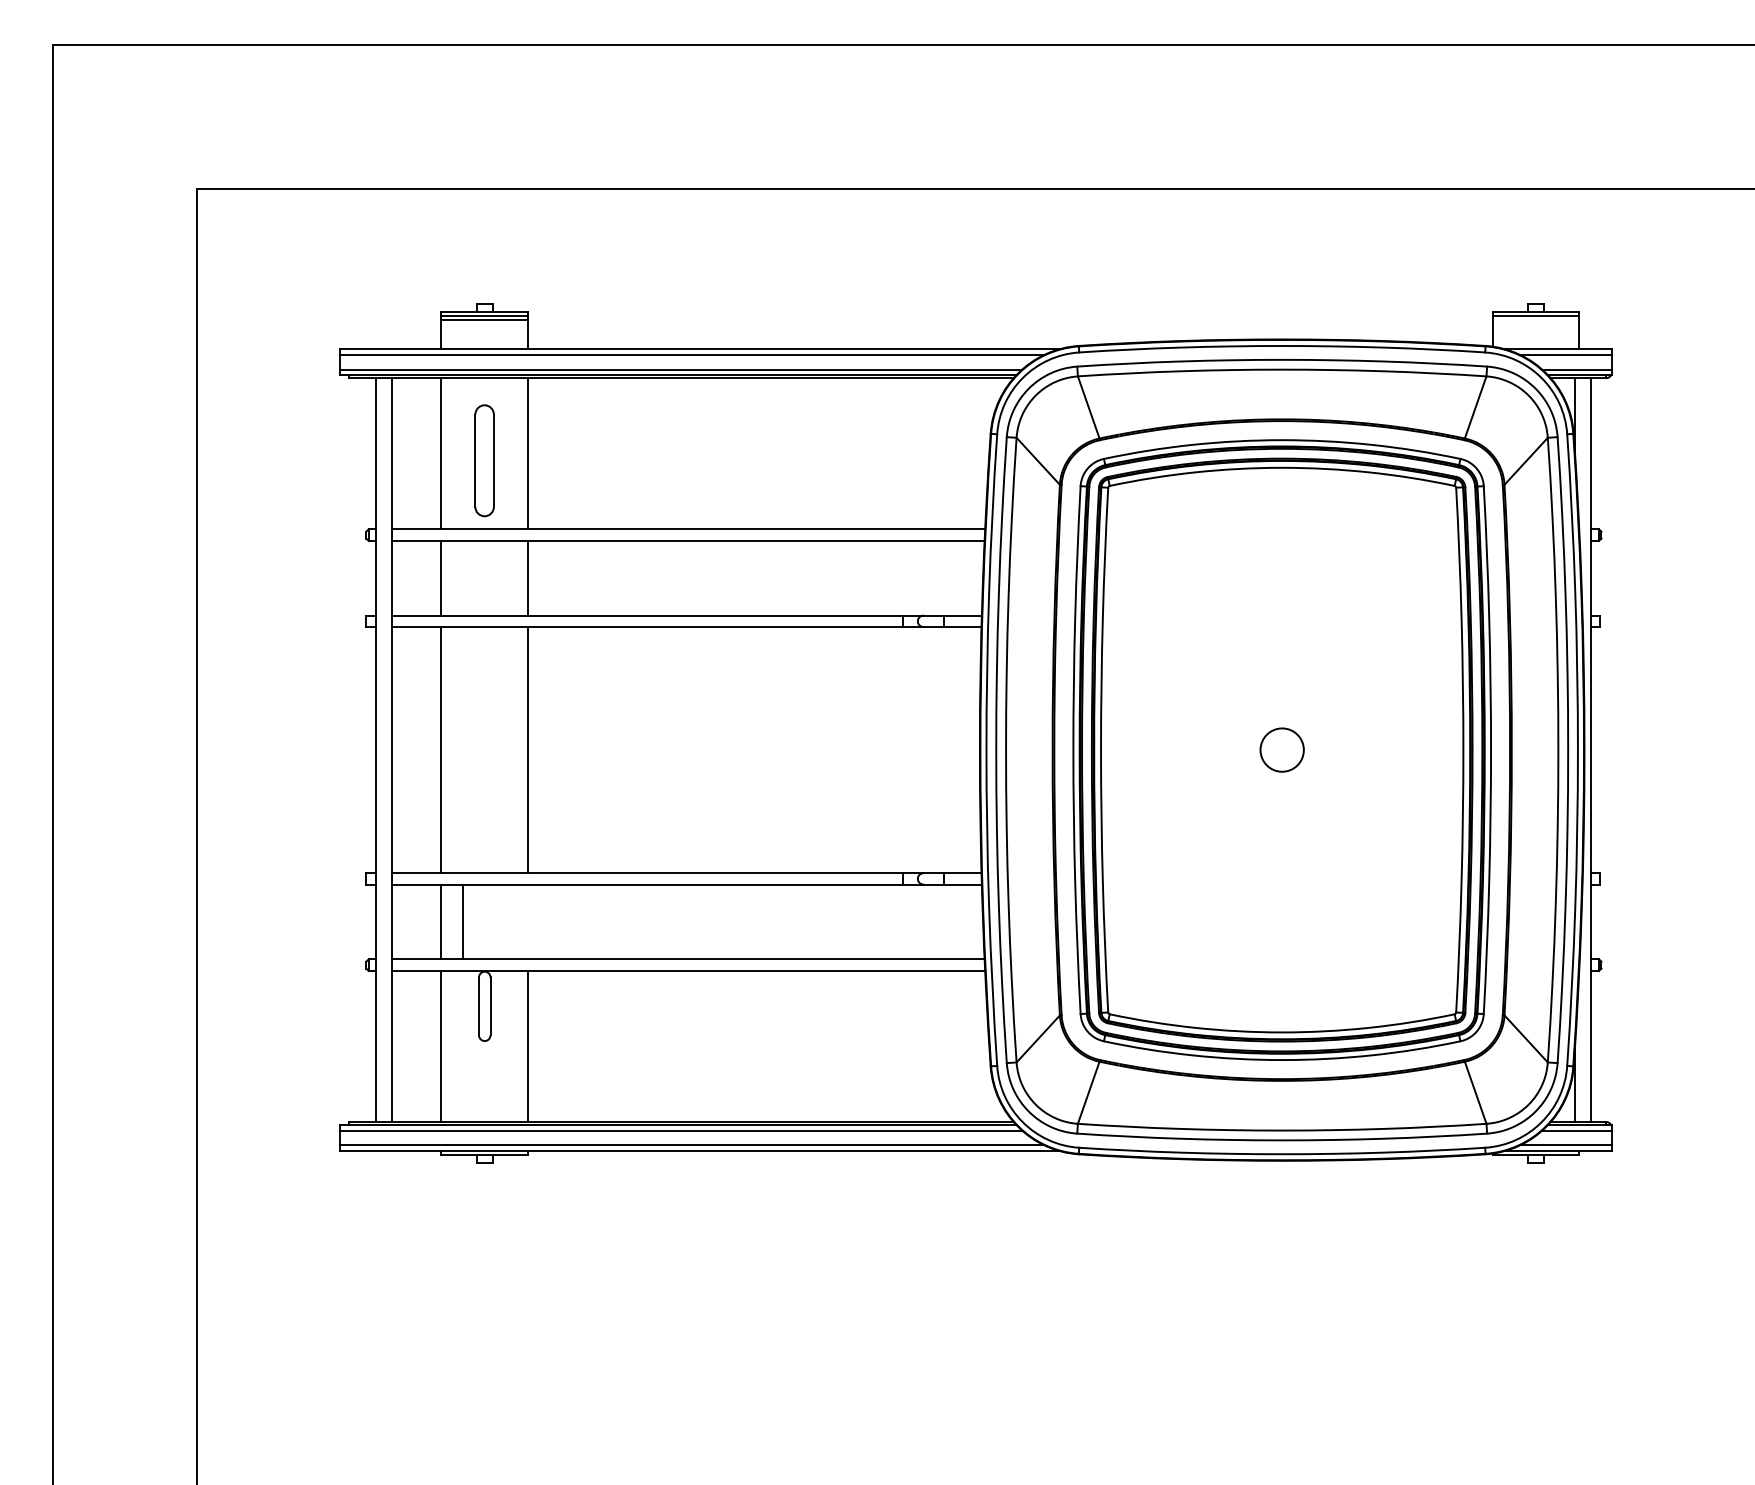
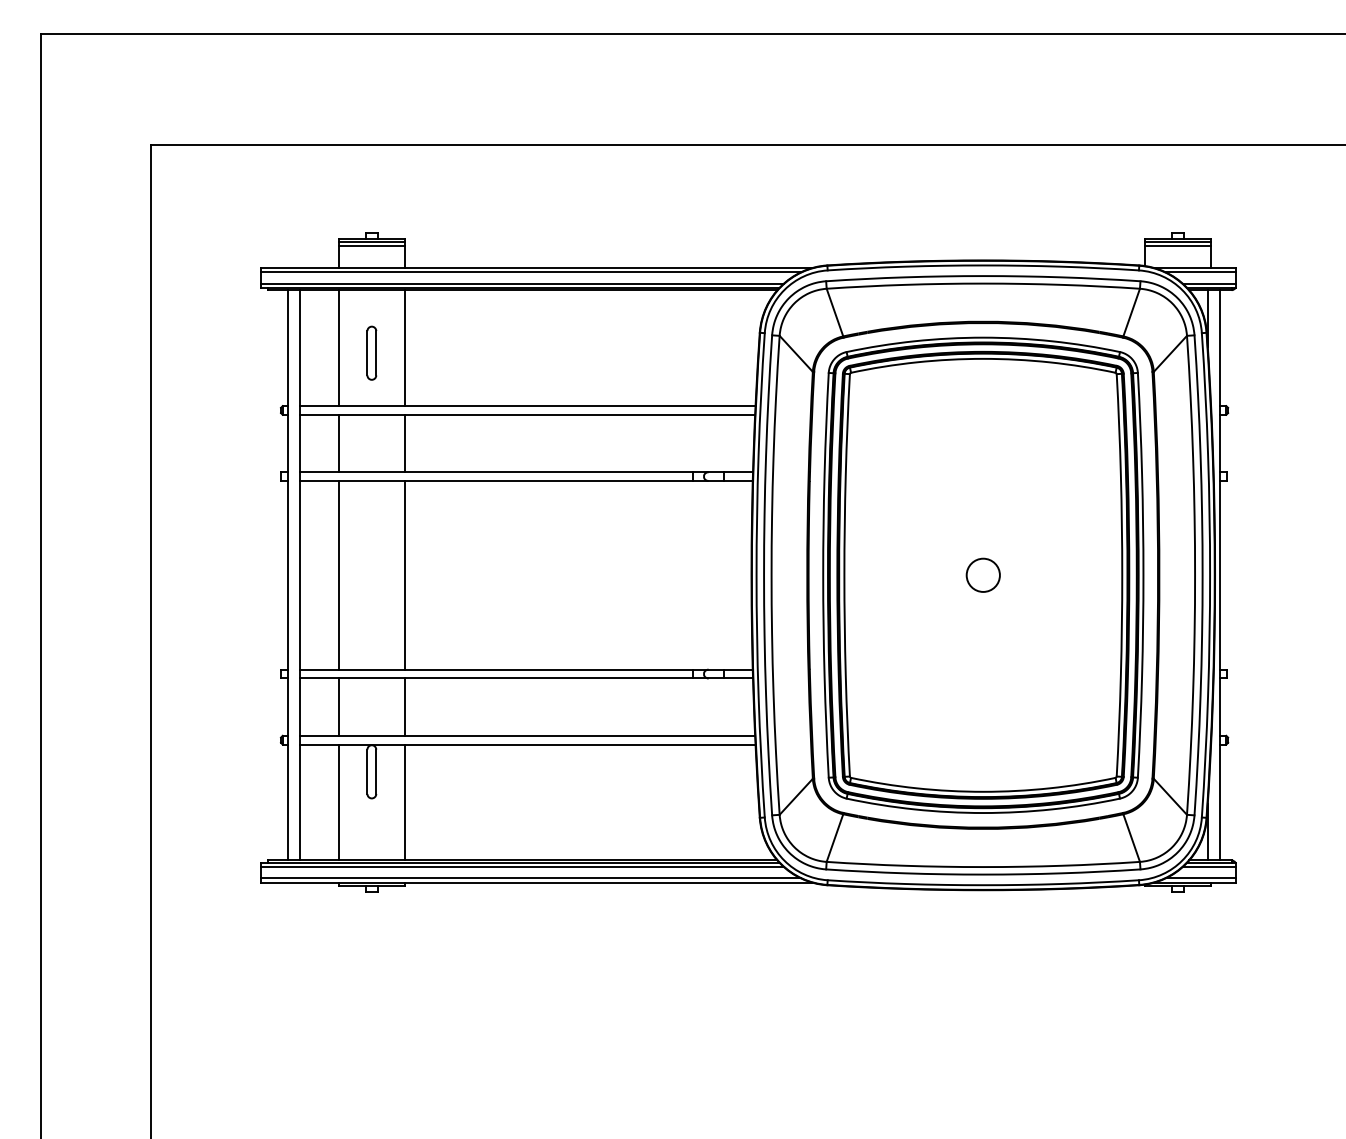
line: (1535, 320) -> (1177, 245), added
part: (484, 459) -> (371, 352), size x0.62
line: (463, 921) -> (405, 706), moved

